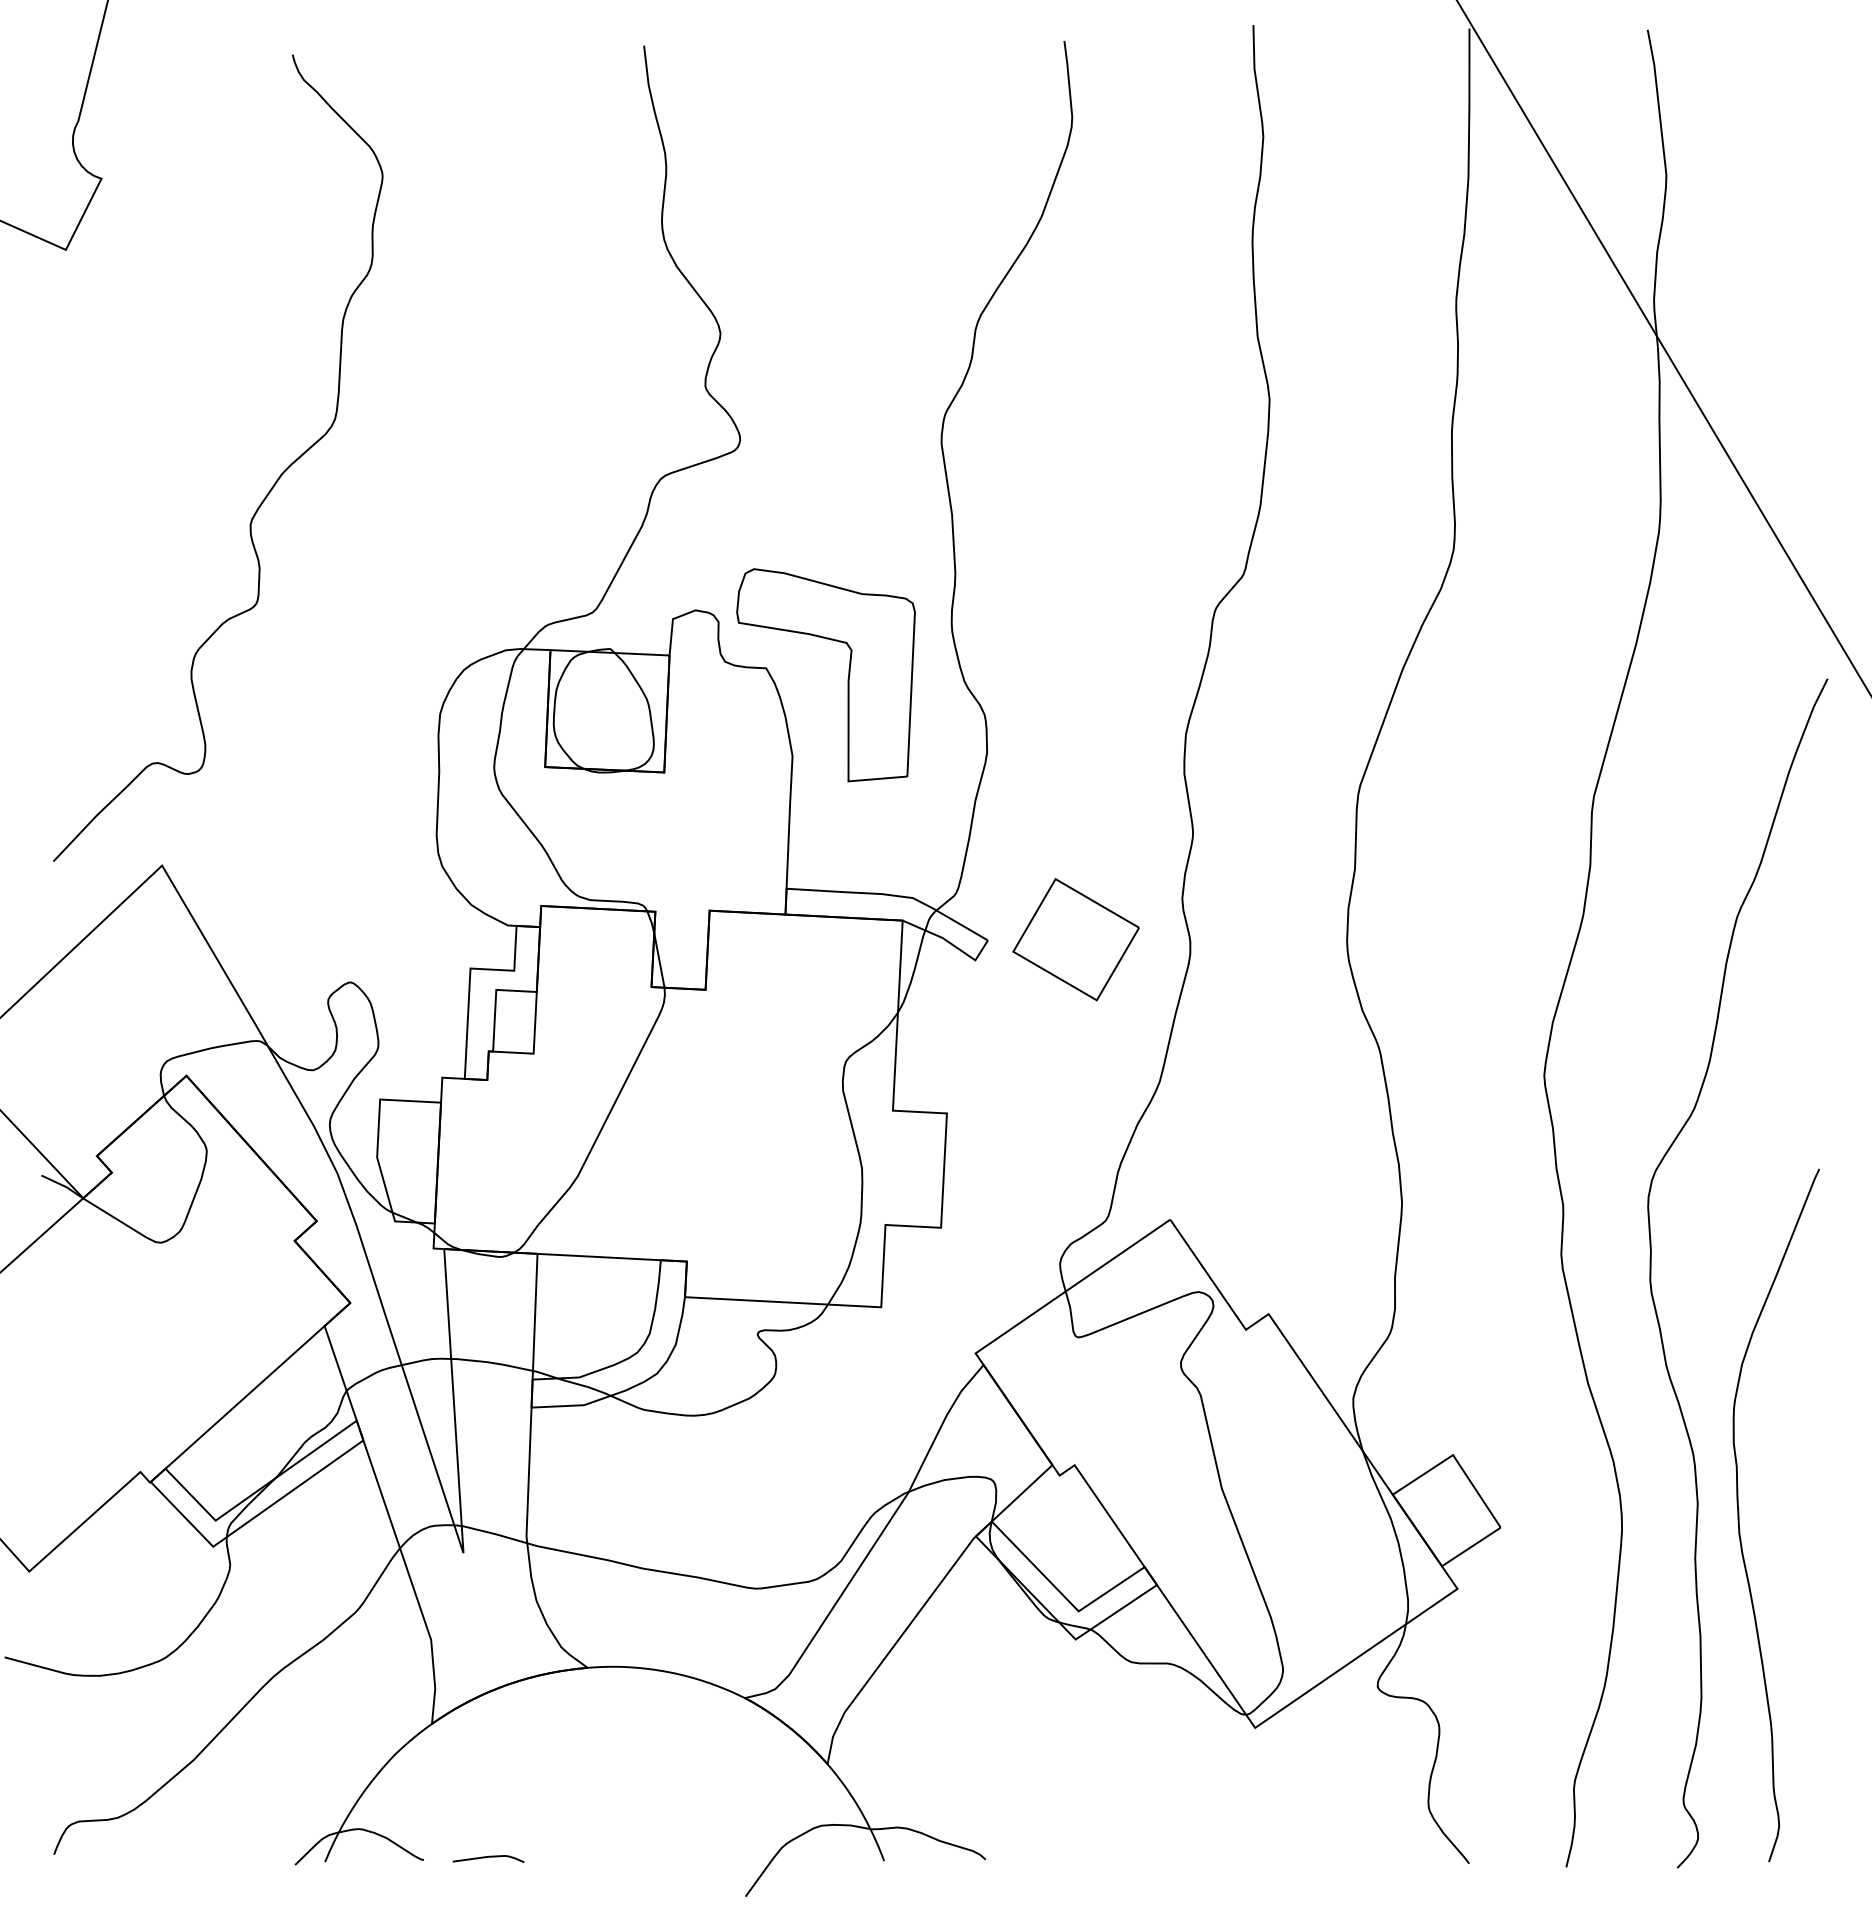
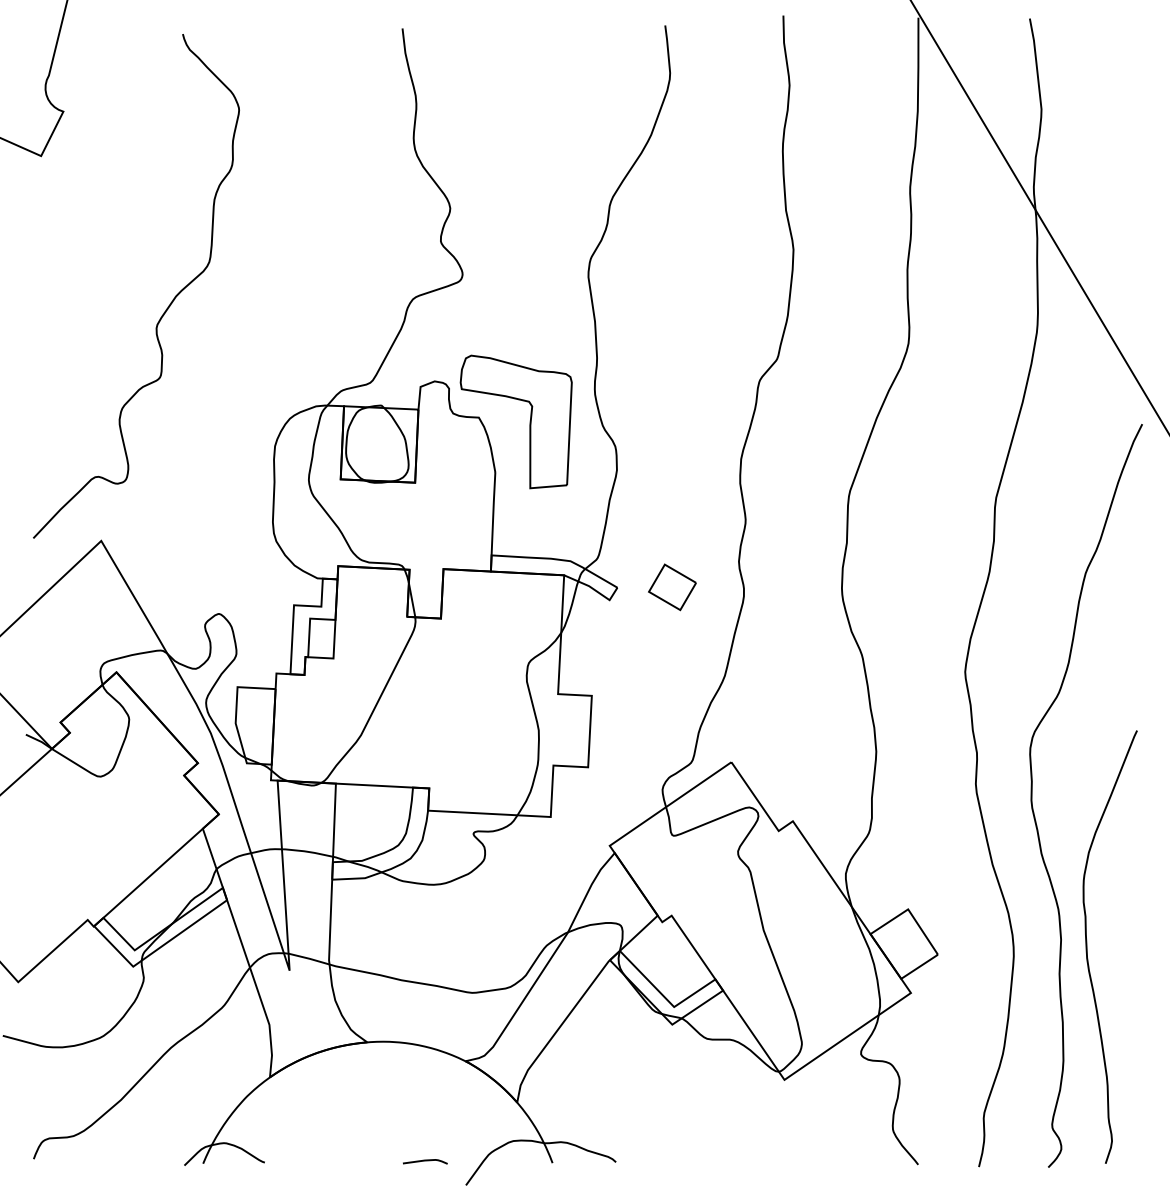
part: (1075, 940) -> (672, 587), size x0.6
curve: (488, 1858) -> (425, 1161), moved

